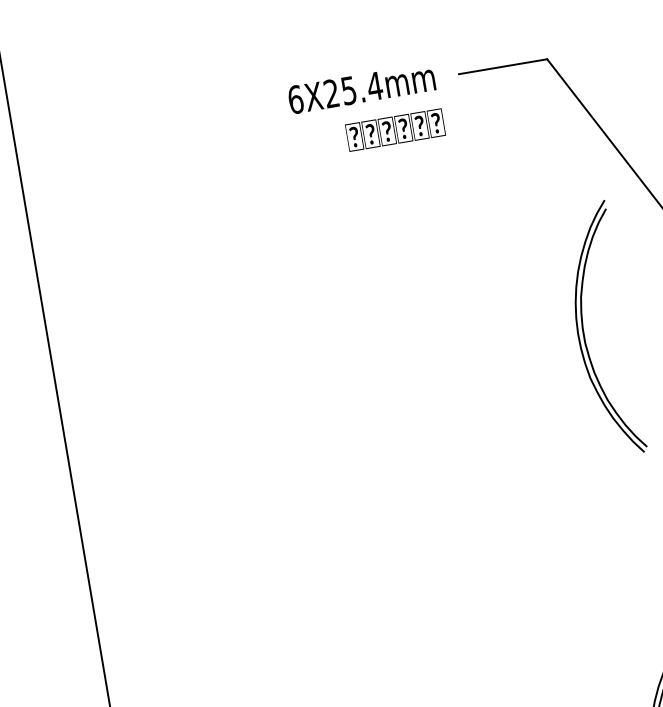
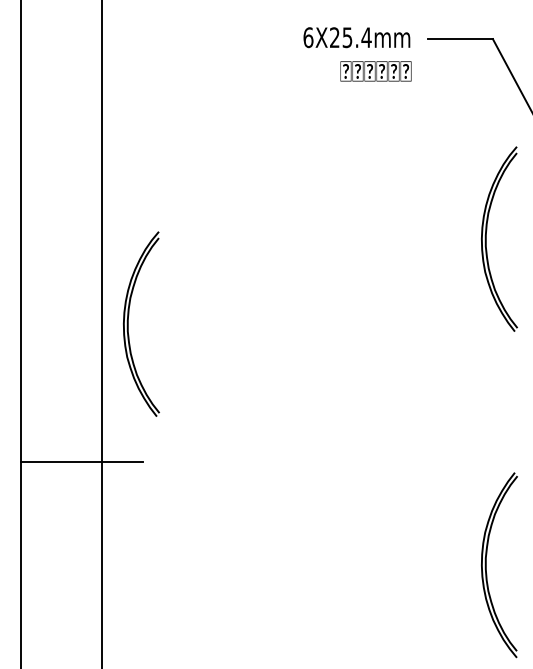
part: (116, 530) -> (128, 323), added

